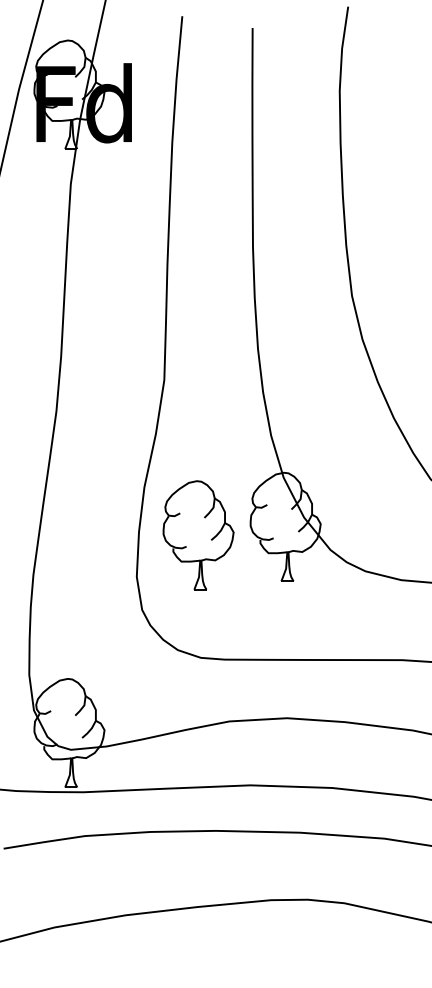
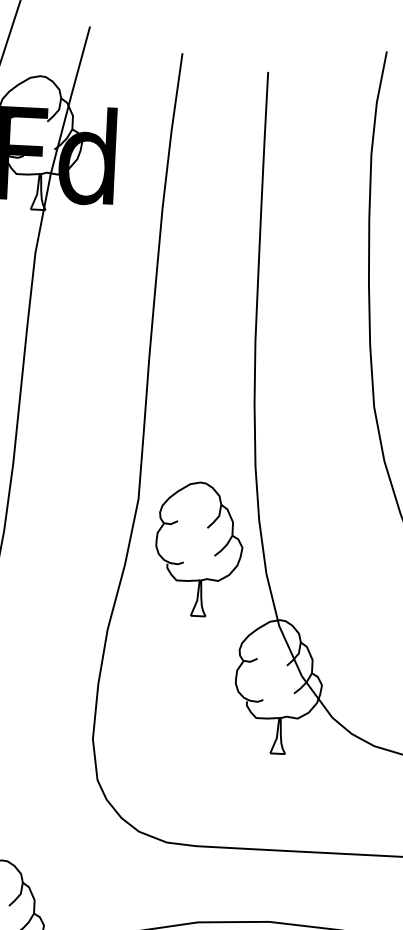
part: (198, 535) -> (199, 549), moved

